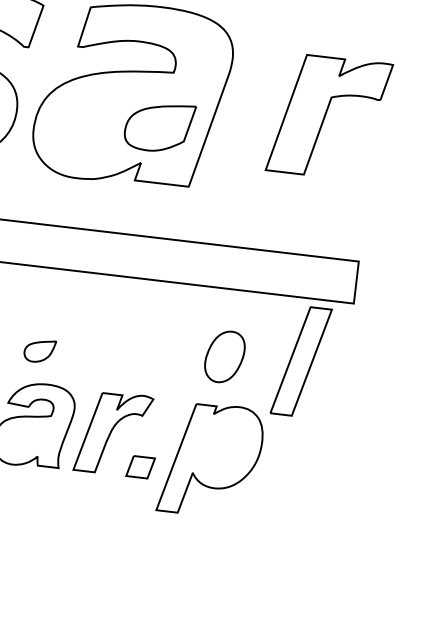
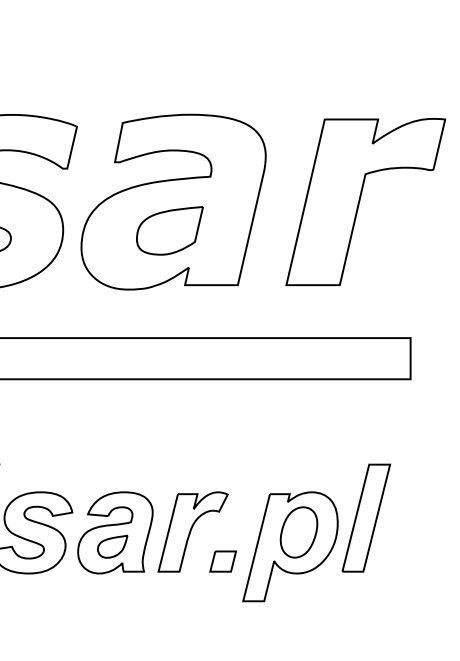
part: (329, 117) -> (365, 202), size x1.43
part: (159, 126) -> (169, 230), moved
part: (39, 350) -> (112, 546), moved
part: (224, 356) -> (298, 532), moved
part: (301, 360) -> (366, 517), moved

